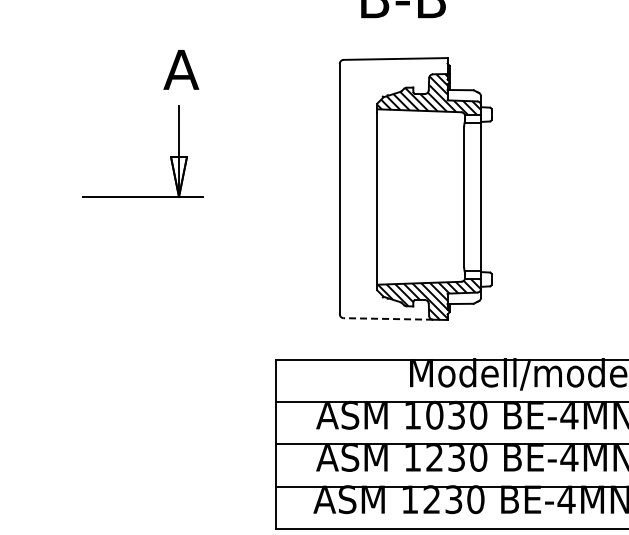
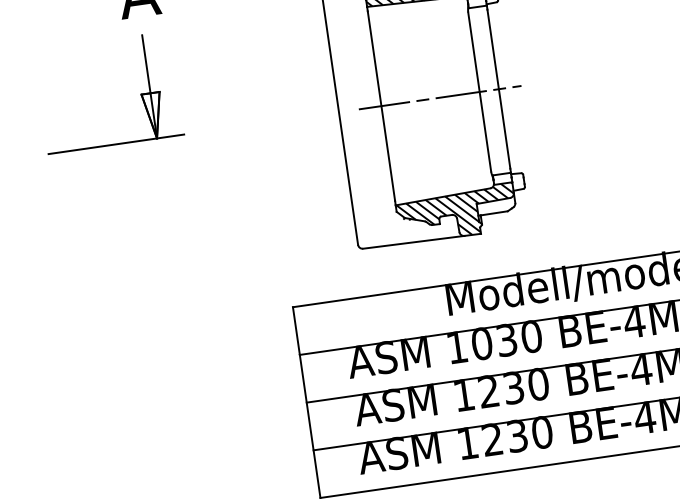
line: (429, 197) -> (440, 98), added
line: (388, 318) -> (413, 241), dashed -> solid

